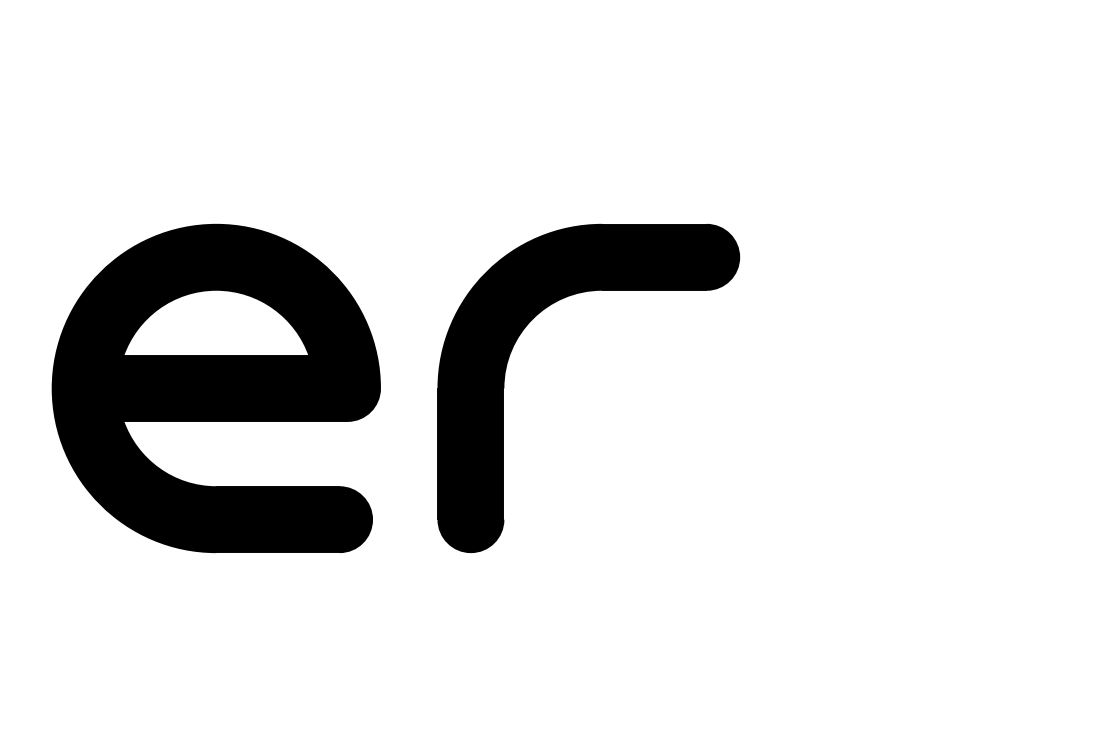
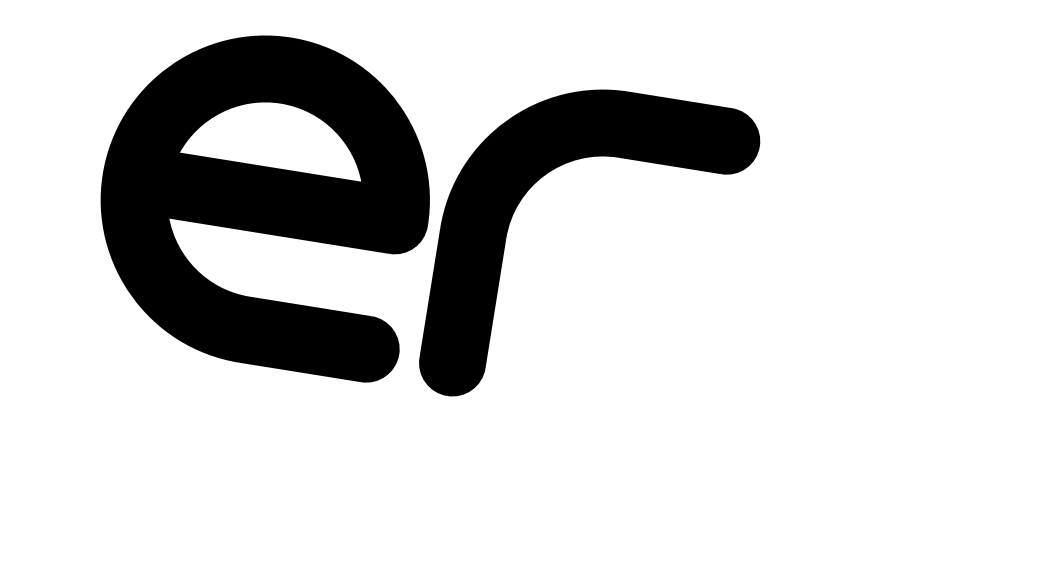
part: (505, 376) -> (509, 227), moved

